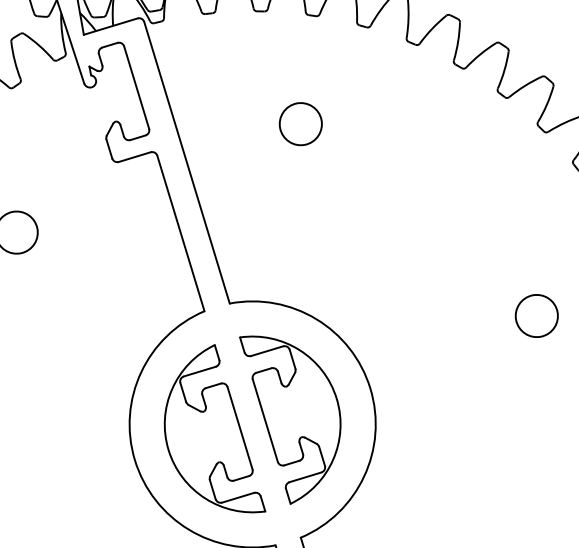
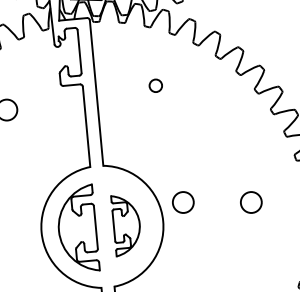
circle: (300, 123) -> (155, 85), size x0.6
circle: (402, 343) -> (183, 202), added
part: (298, 414) -> (125, 226), size x0.7

